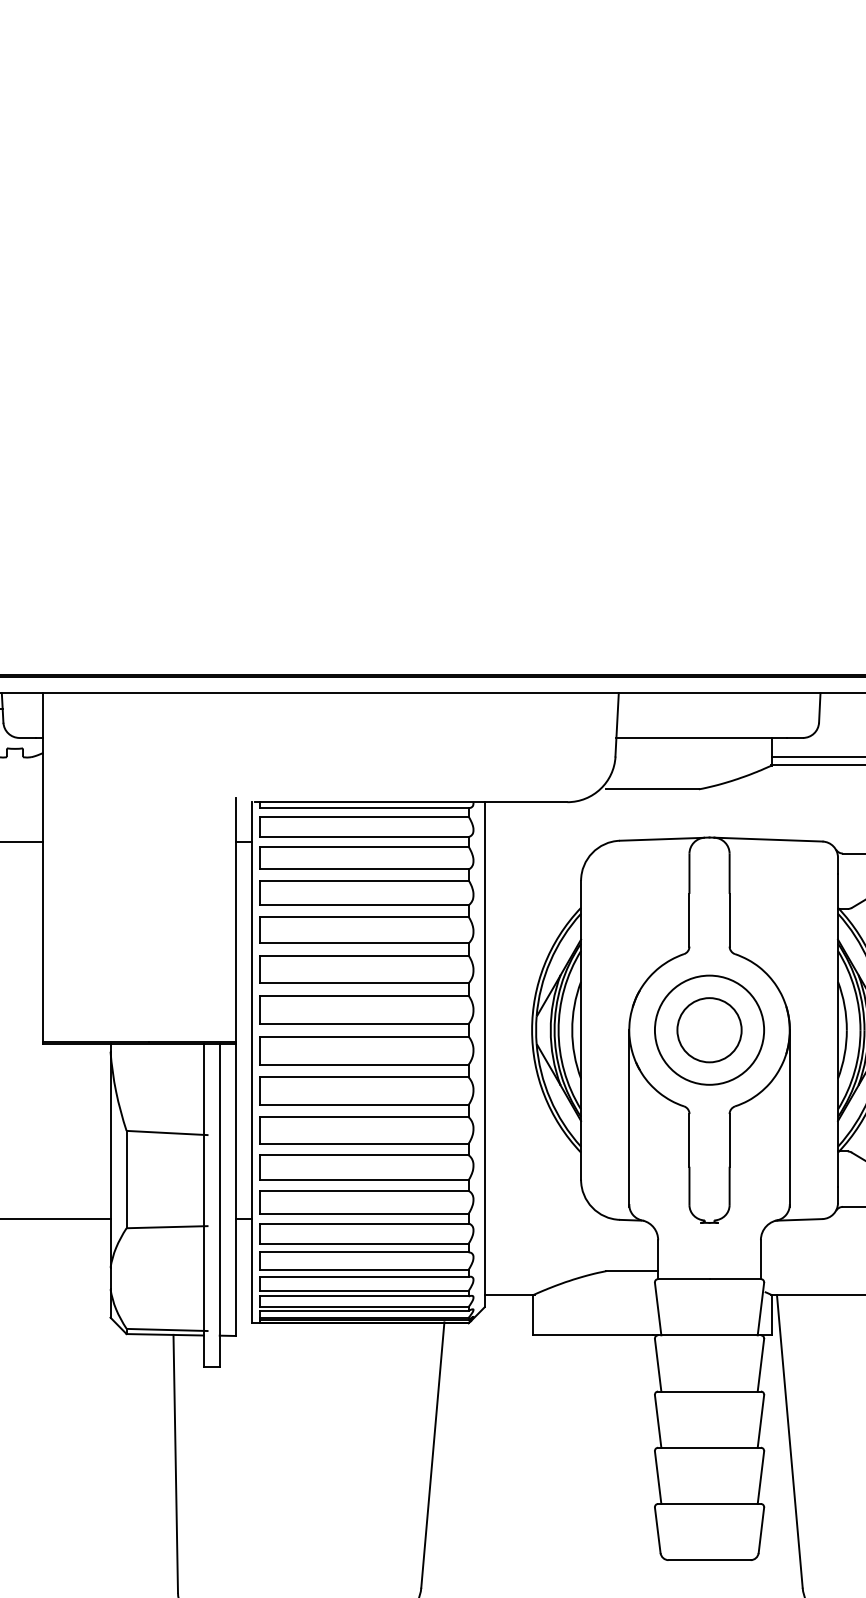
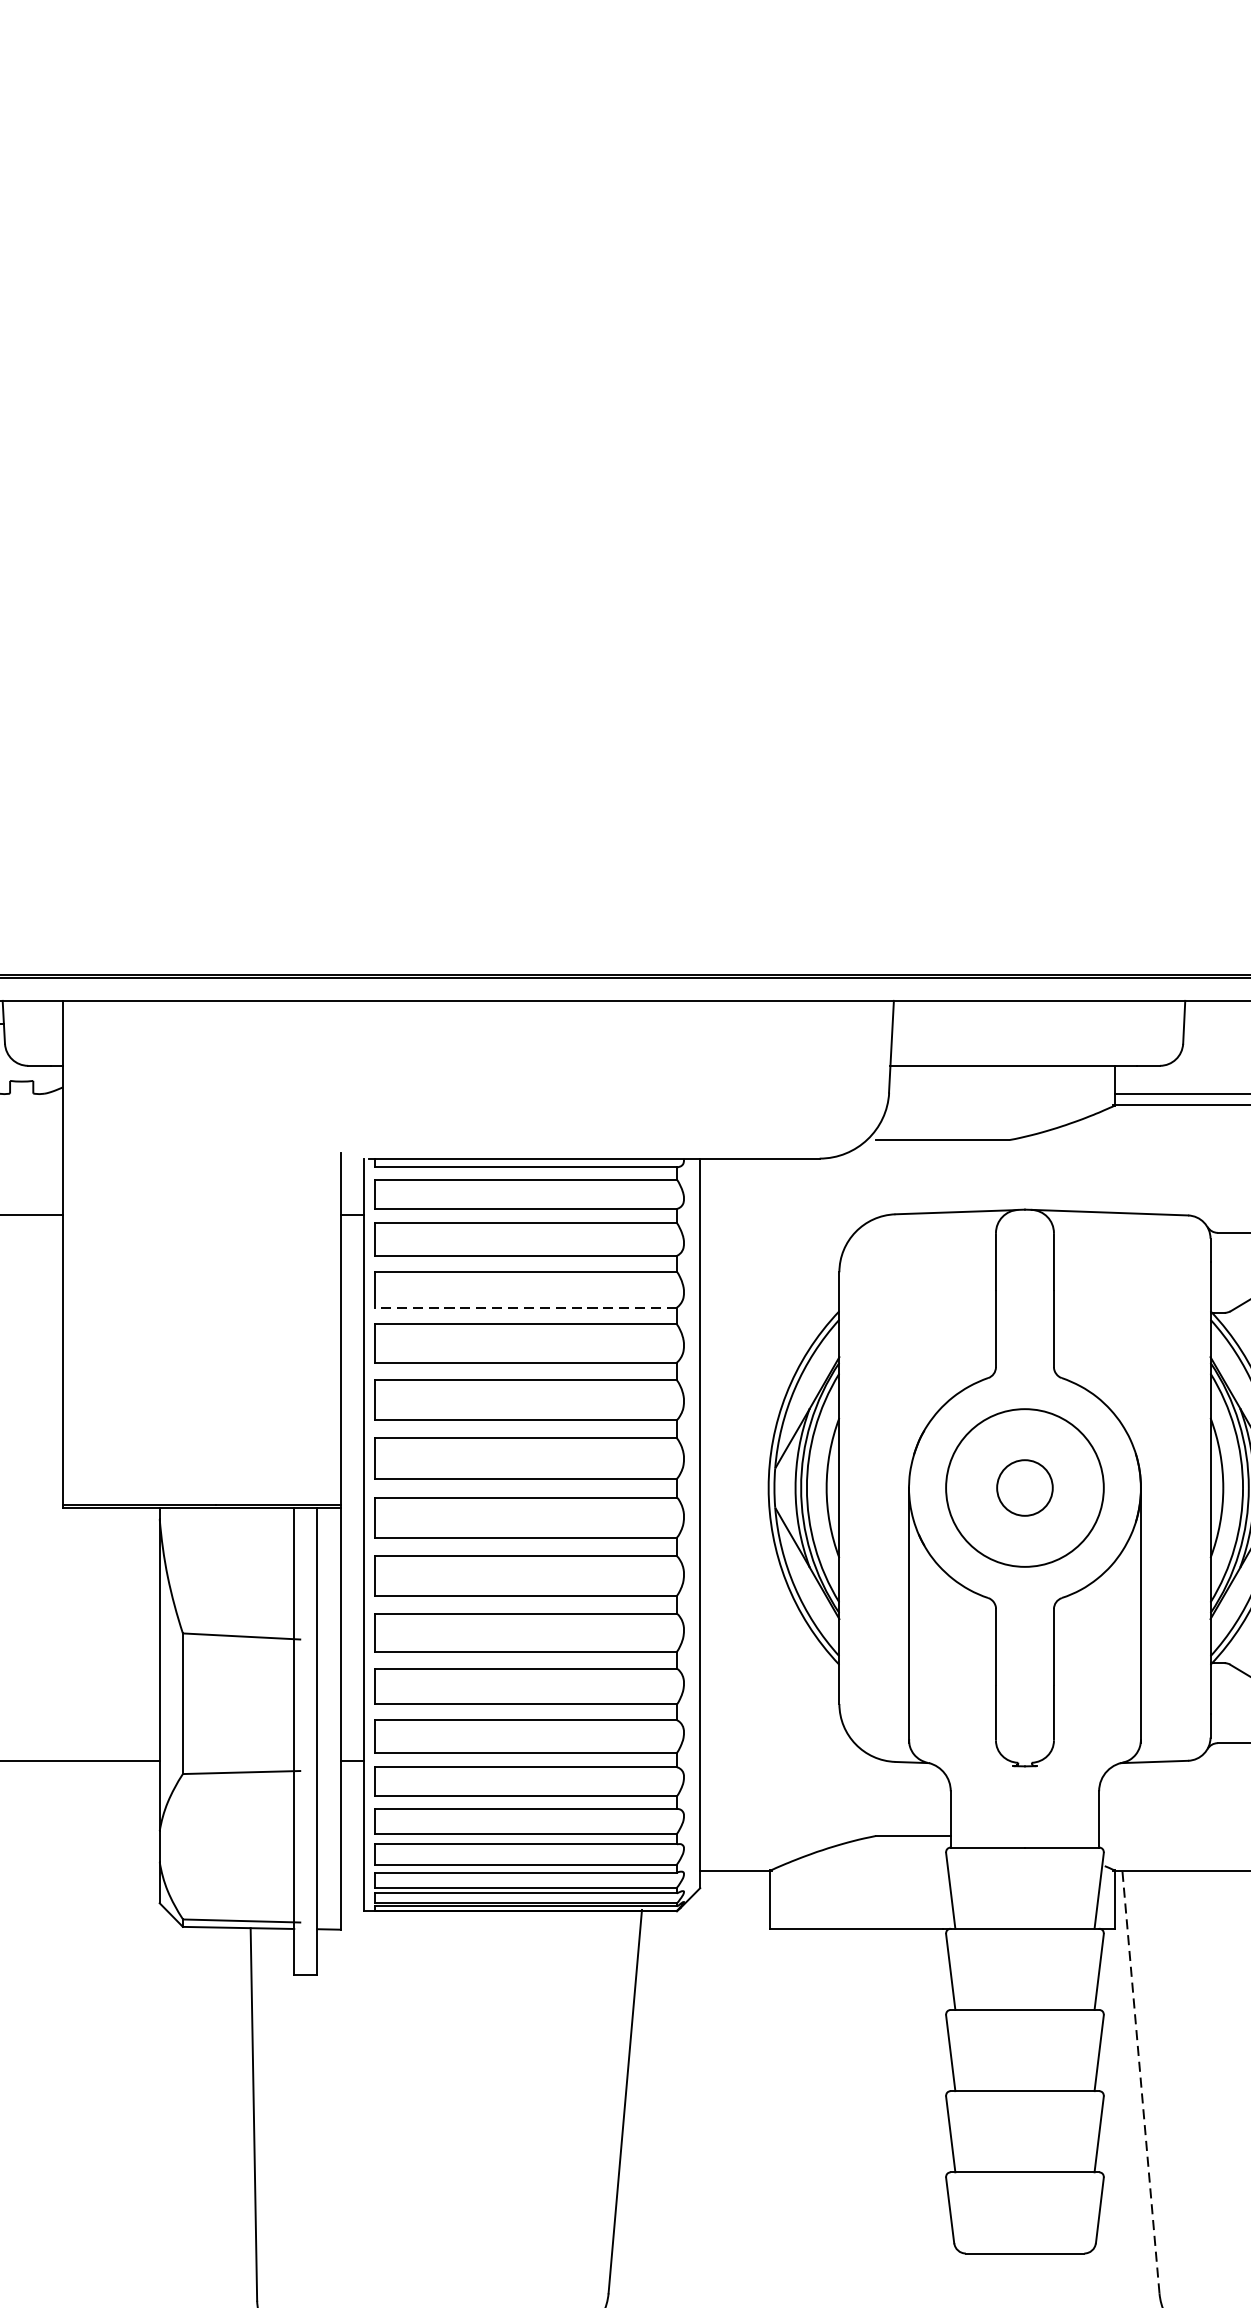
line: (363, 905) -> (525, 1307), solid -> dashed
circle: (709, 1030) -> (1024, 1488), size x0.6
line: (789, 1441) -> (1140, 2082), solid -> dashed

